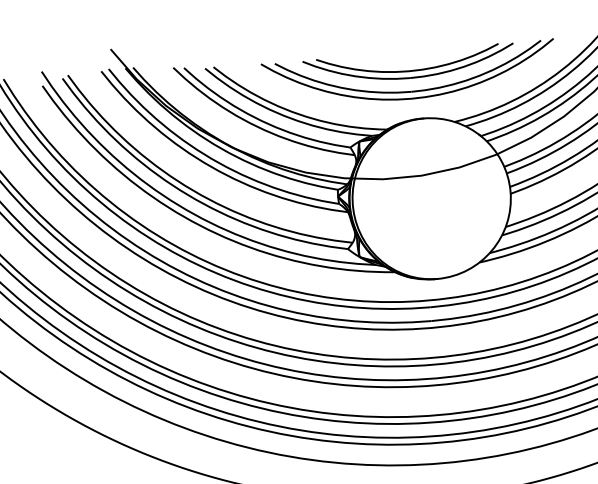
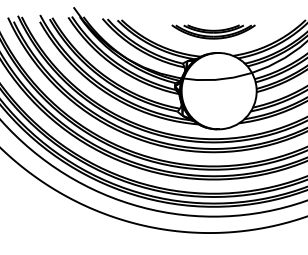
part: (408, 74) -> (213, 31), size x0.6

